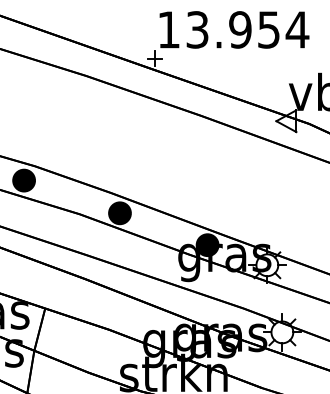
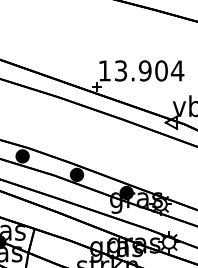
text: (268, 29) -> (161, 70), 13.954 -> 13.904

